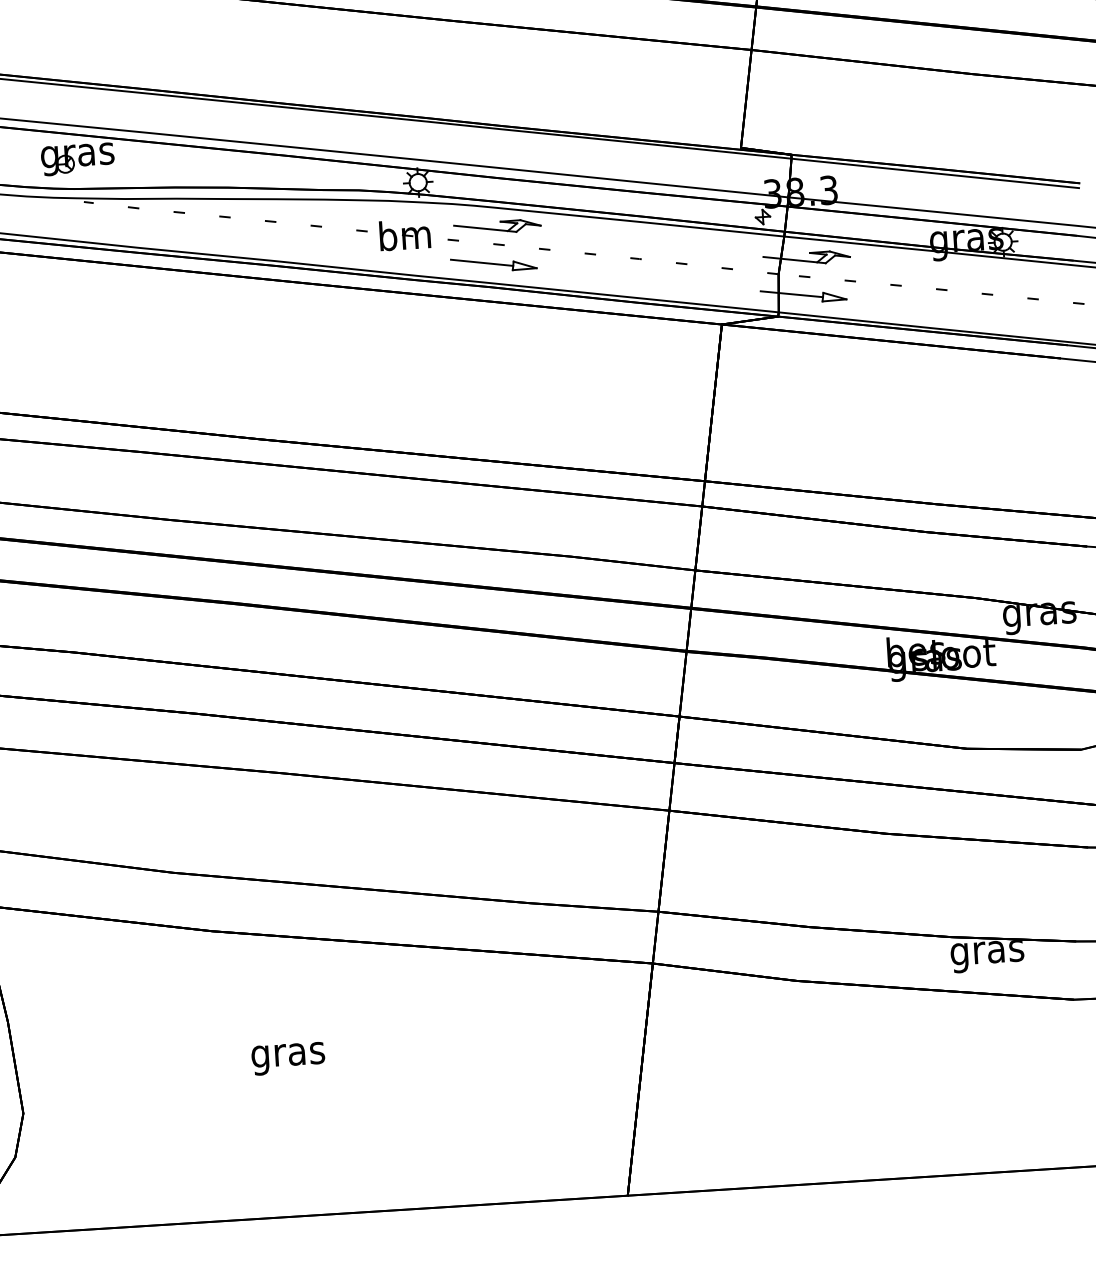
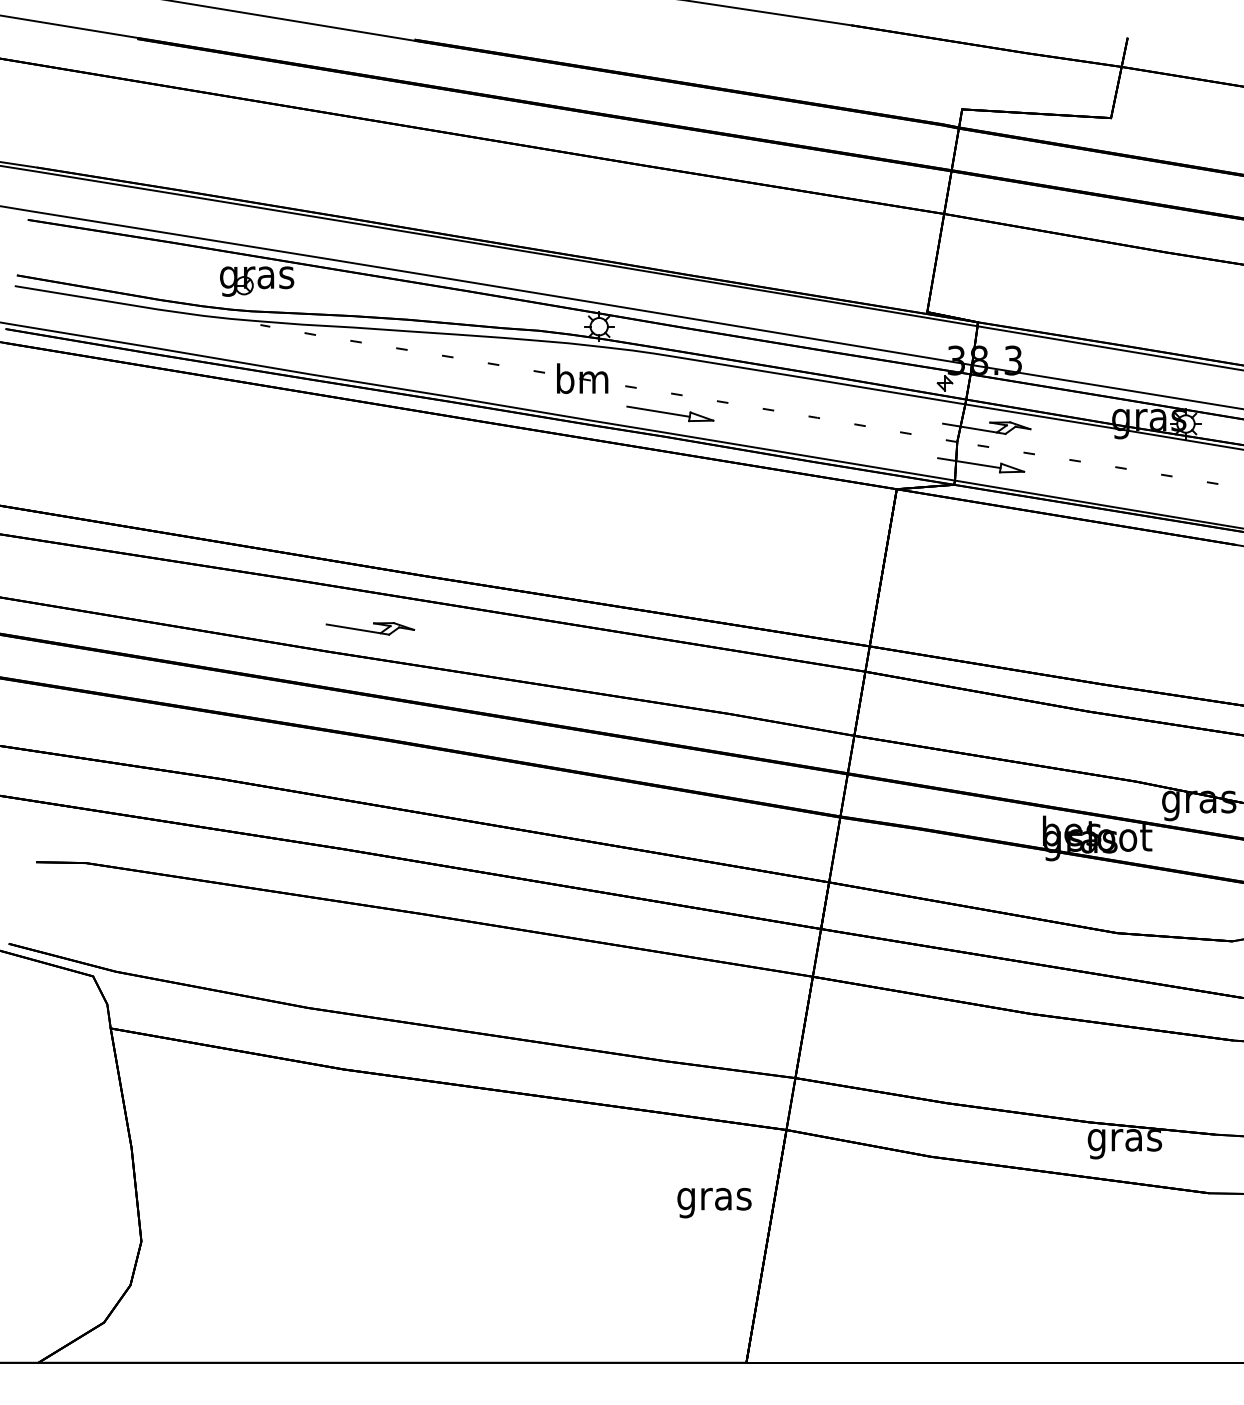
part: (497, 226) -> (370, 628), moved
text: (288, 1058) -> (714, 1202), moved

